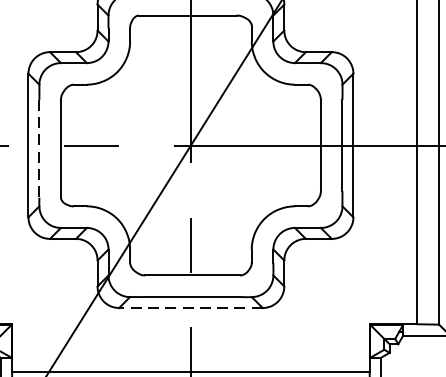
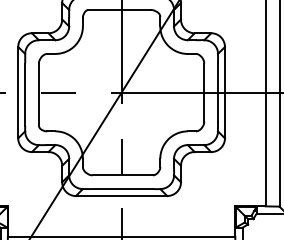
line: (39, 149) -> (25, 95), dashed -> solid
line: (190, 308) -> (121, 196), dashed -> solid

